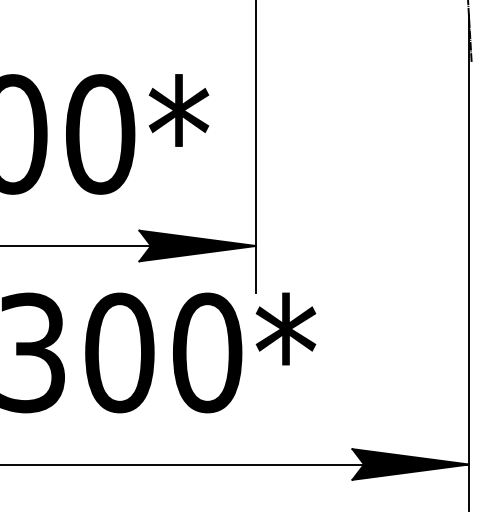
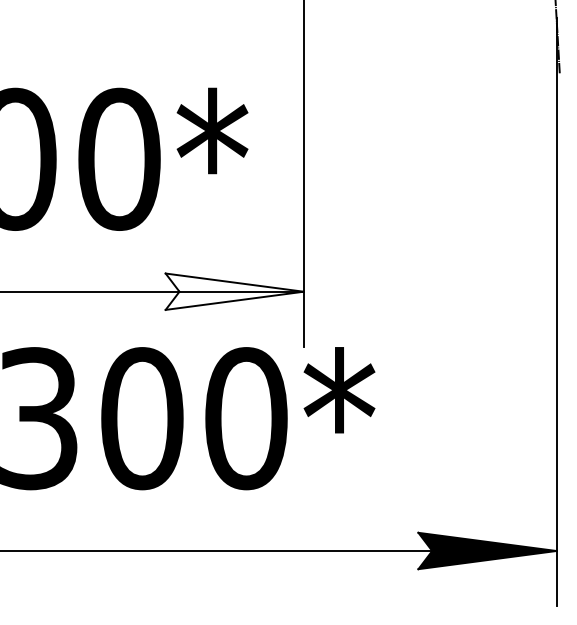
fill: (197, 245) -> (234, 291), removed

